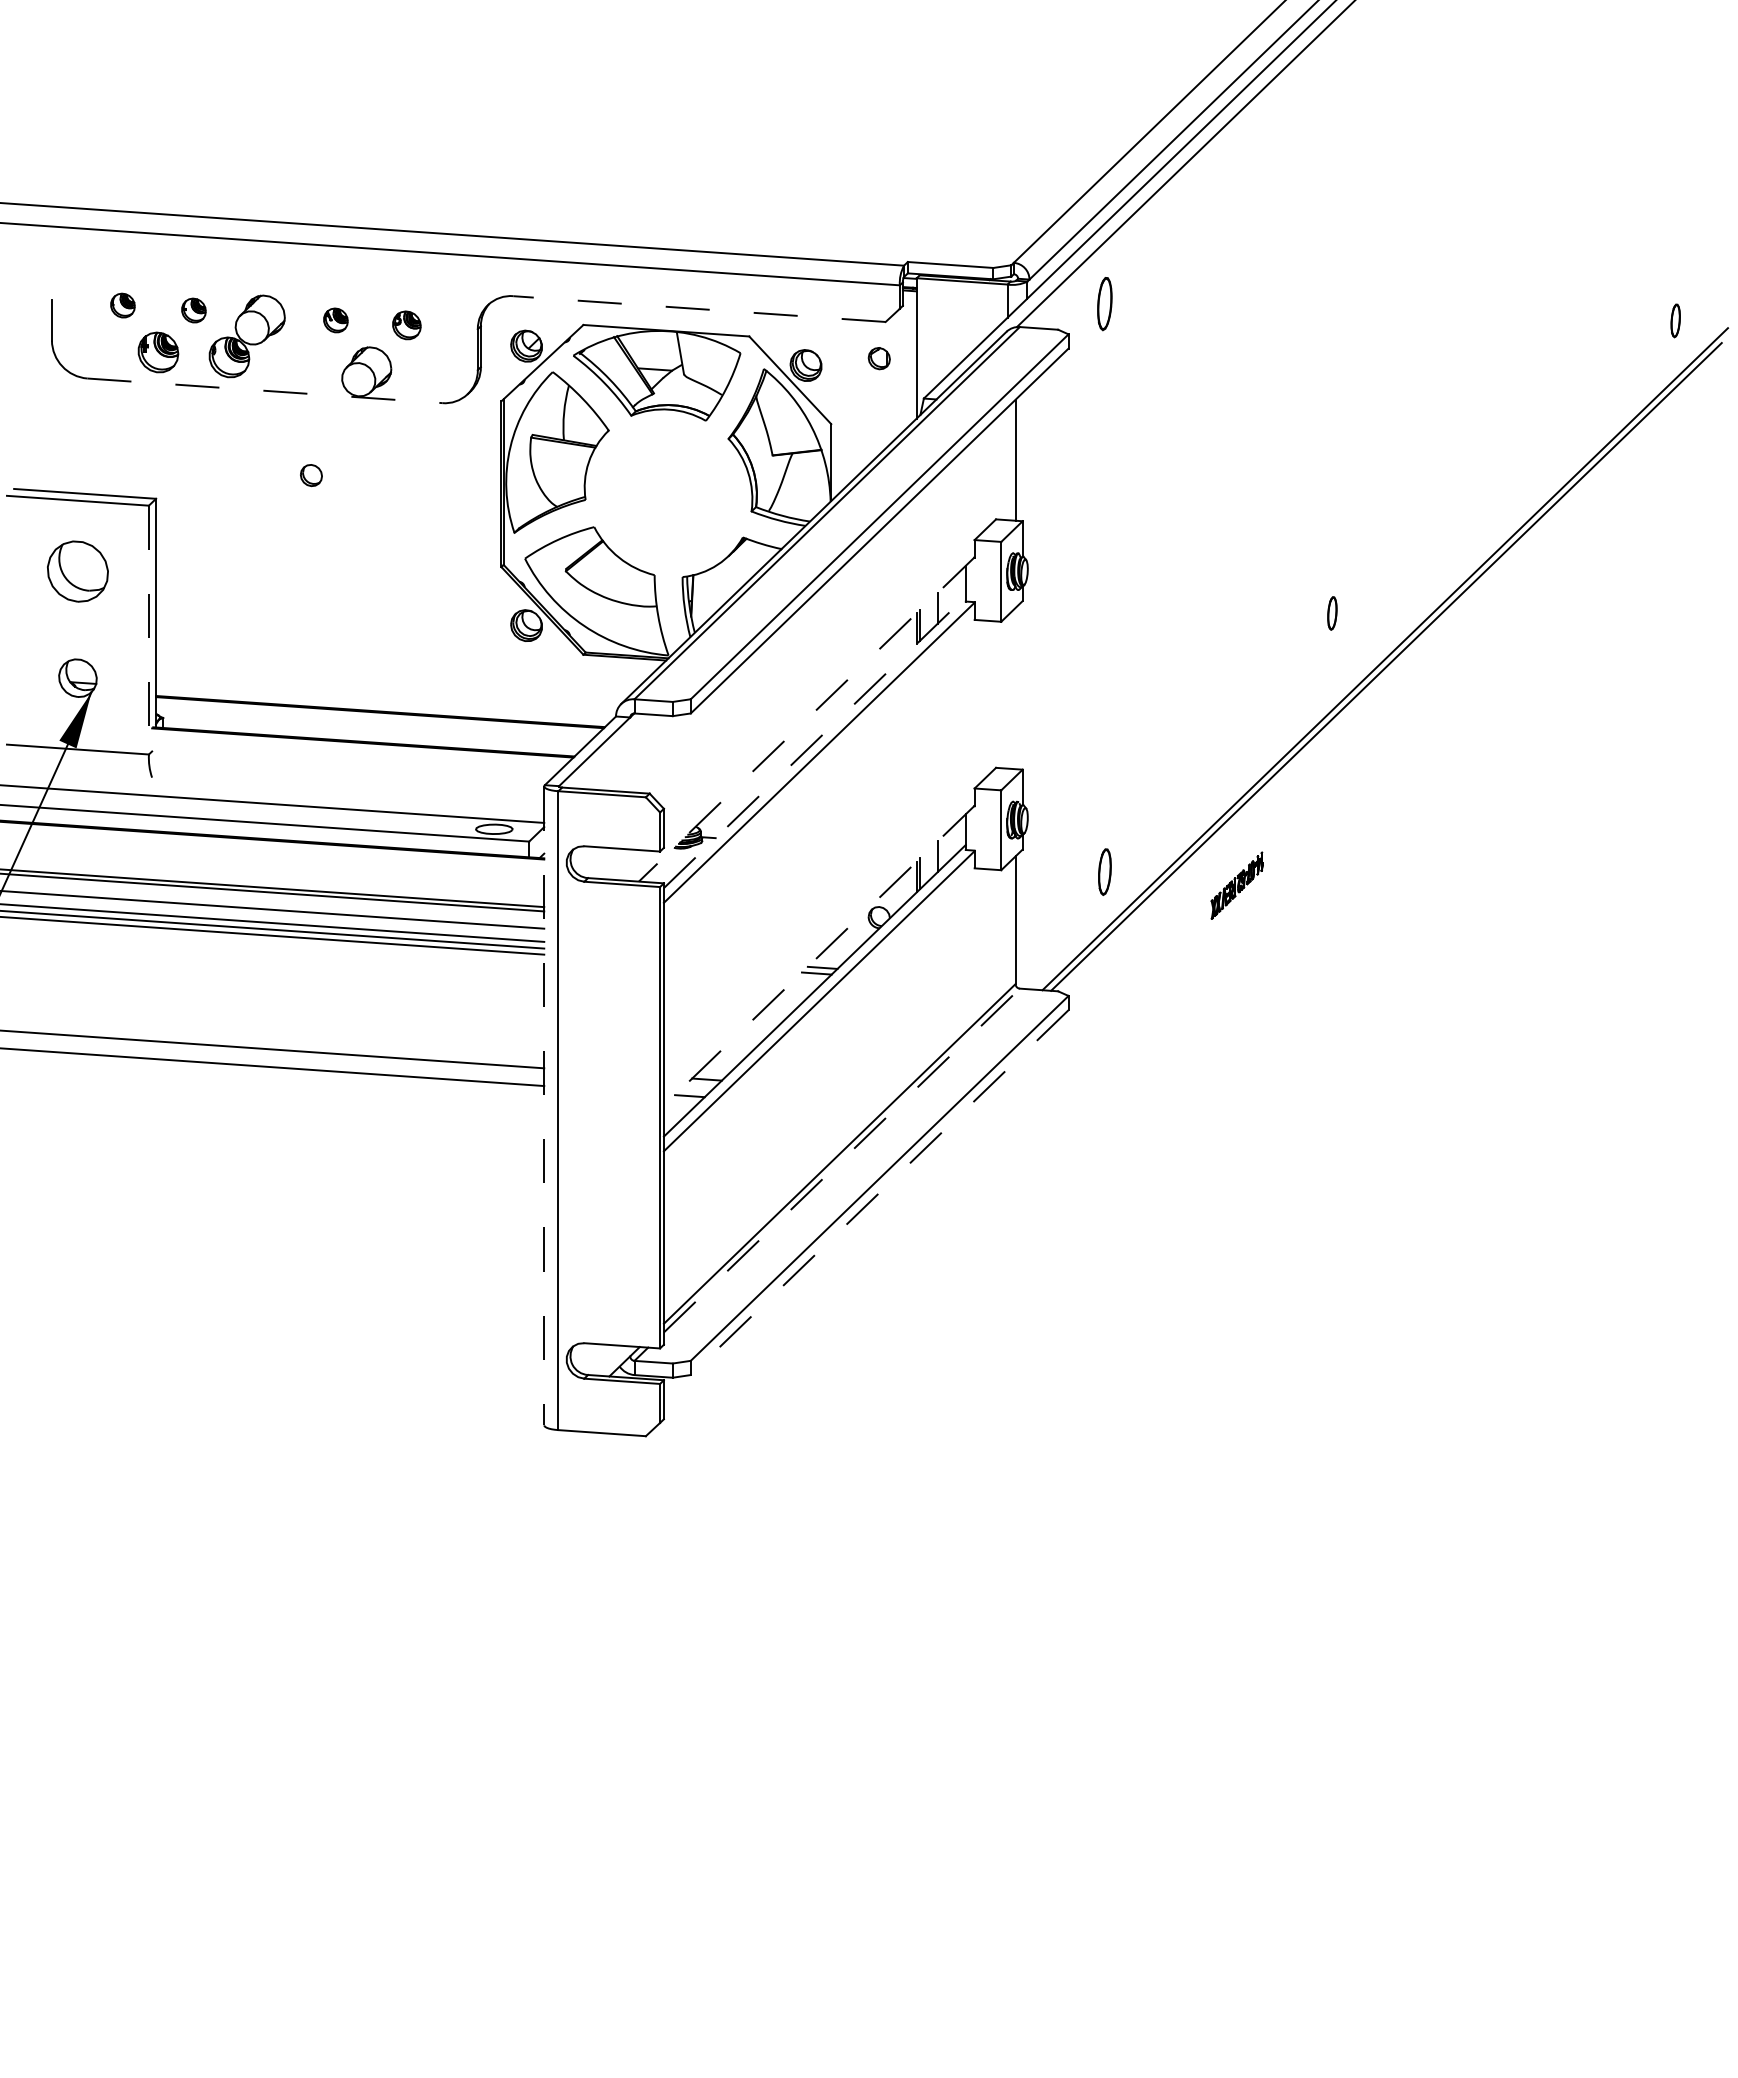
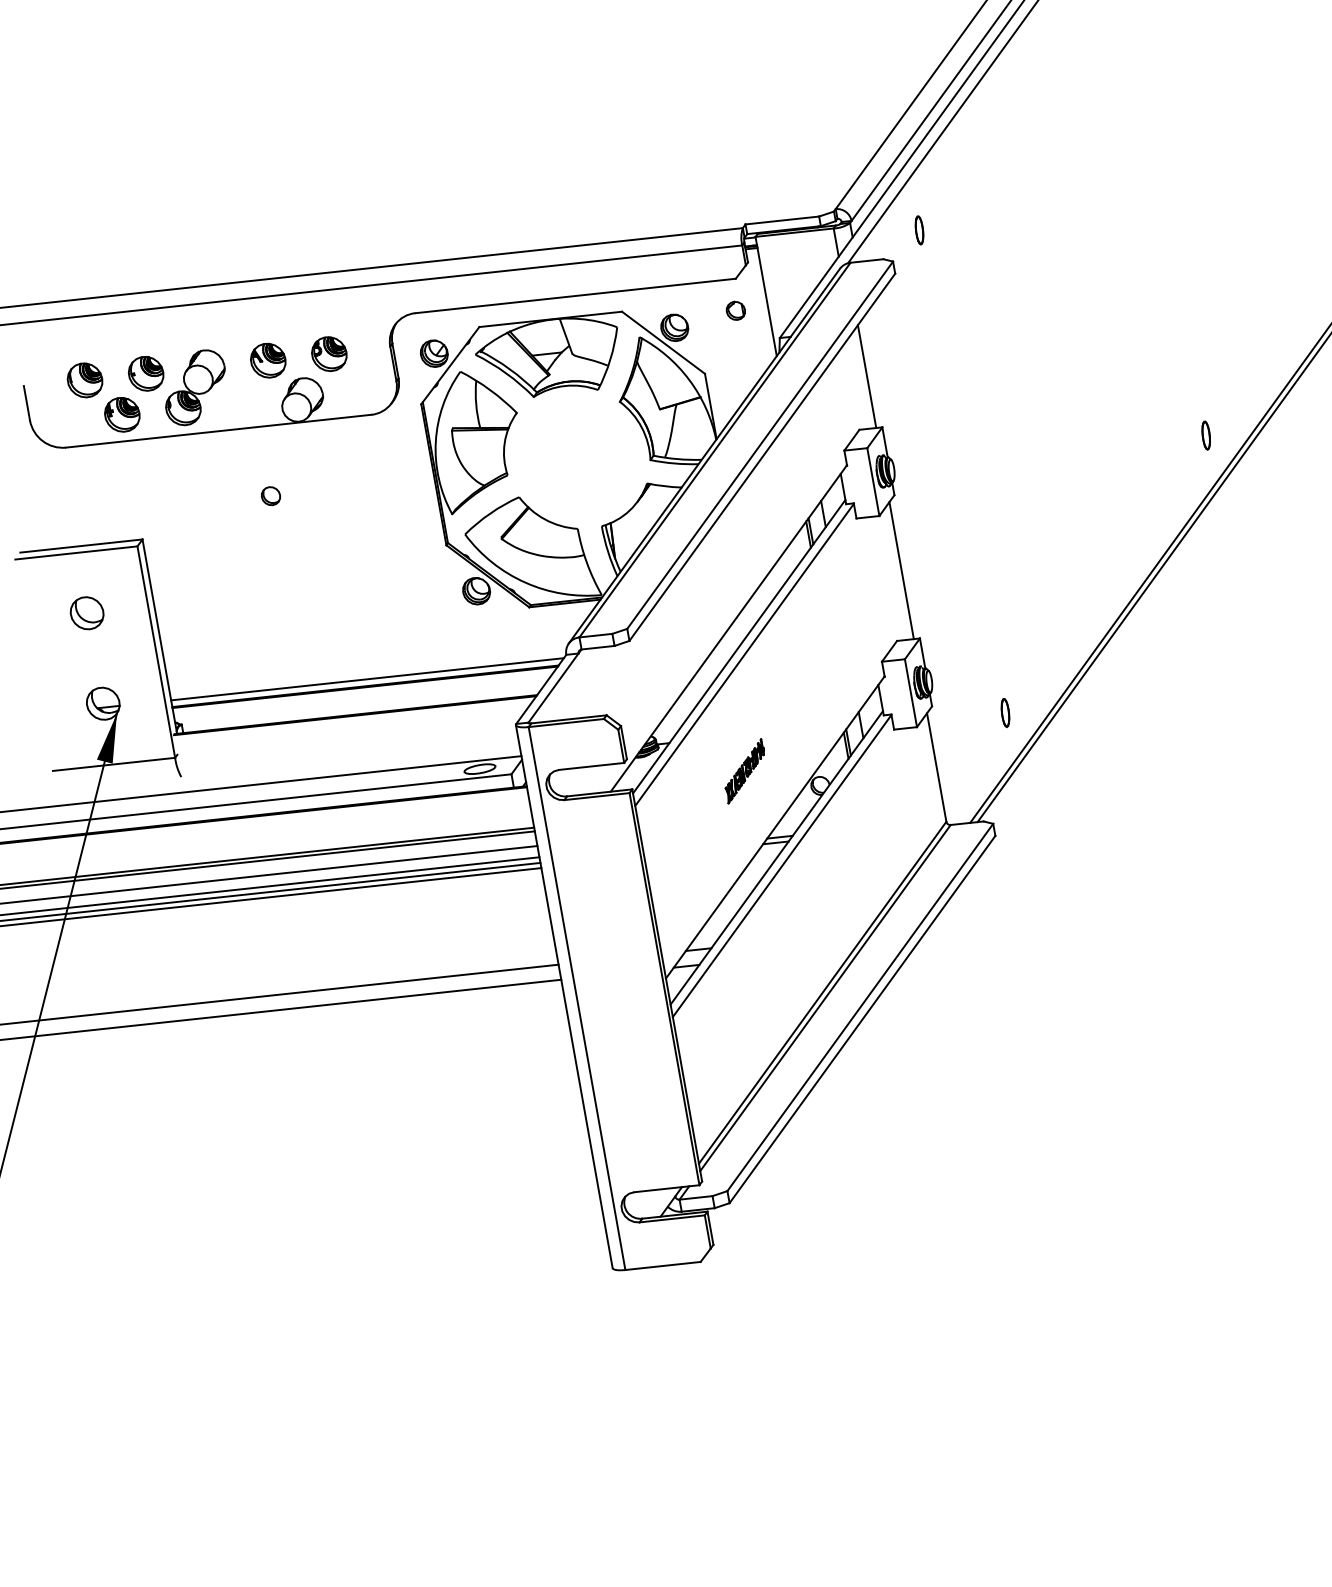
part: (1105, 304) -> (919, 230), size x0.62
part: (122, 305) -> (84, 380), size x1.67
line: (699, 309) -> (575, 296), dashed -> solid
part: (193, 310) -> (145, 373), size x1.67
part: (335, 320) -> (267, 360), size x1.67
part: (406, 325) -> (329, 354), size x1.43
line: (264, 390) -> (218, 431), dashed -> solid
part: (77, 571) -> (86, 613), size x0.62
part: (1332, 613) -> (1206, 435), moved
line: (148, 630) -> (156, 652), dashed -> solid
line: (1015, 688) -> (901, 570), added
line: (384, 703) -> (367, 678), added
line: (806, 719) -> (728, 628), dashed -> solid
line: (814, 742) -> (738, 646), dashed -> solid
part: (1105, 871) -> (1005, 712), size x0.71
part: (1236, 885) -> (744, 771), moved
line: (818, 956) -> (774, 828), dashed -> solid
line: (544, 1106) -> (564, 997), dashed -> solid
line: (842, 1160) -> (826, 997), dashed -> solid
line: (879, 1192) -> (862, 1019), dashed -> solid

